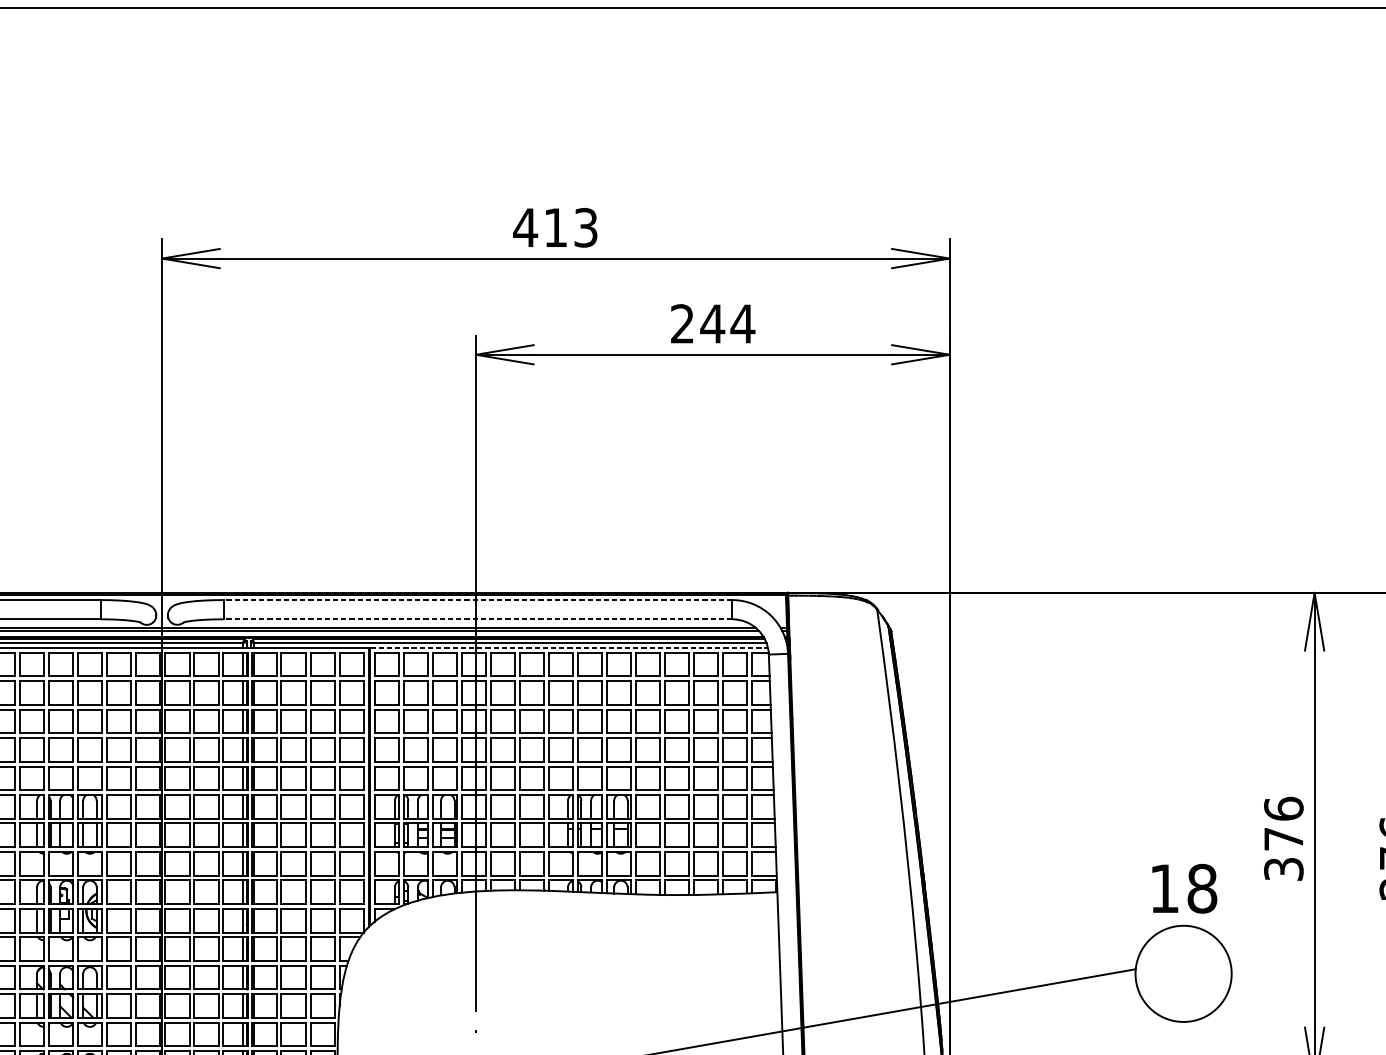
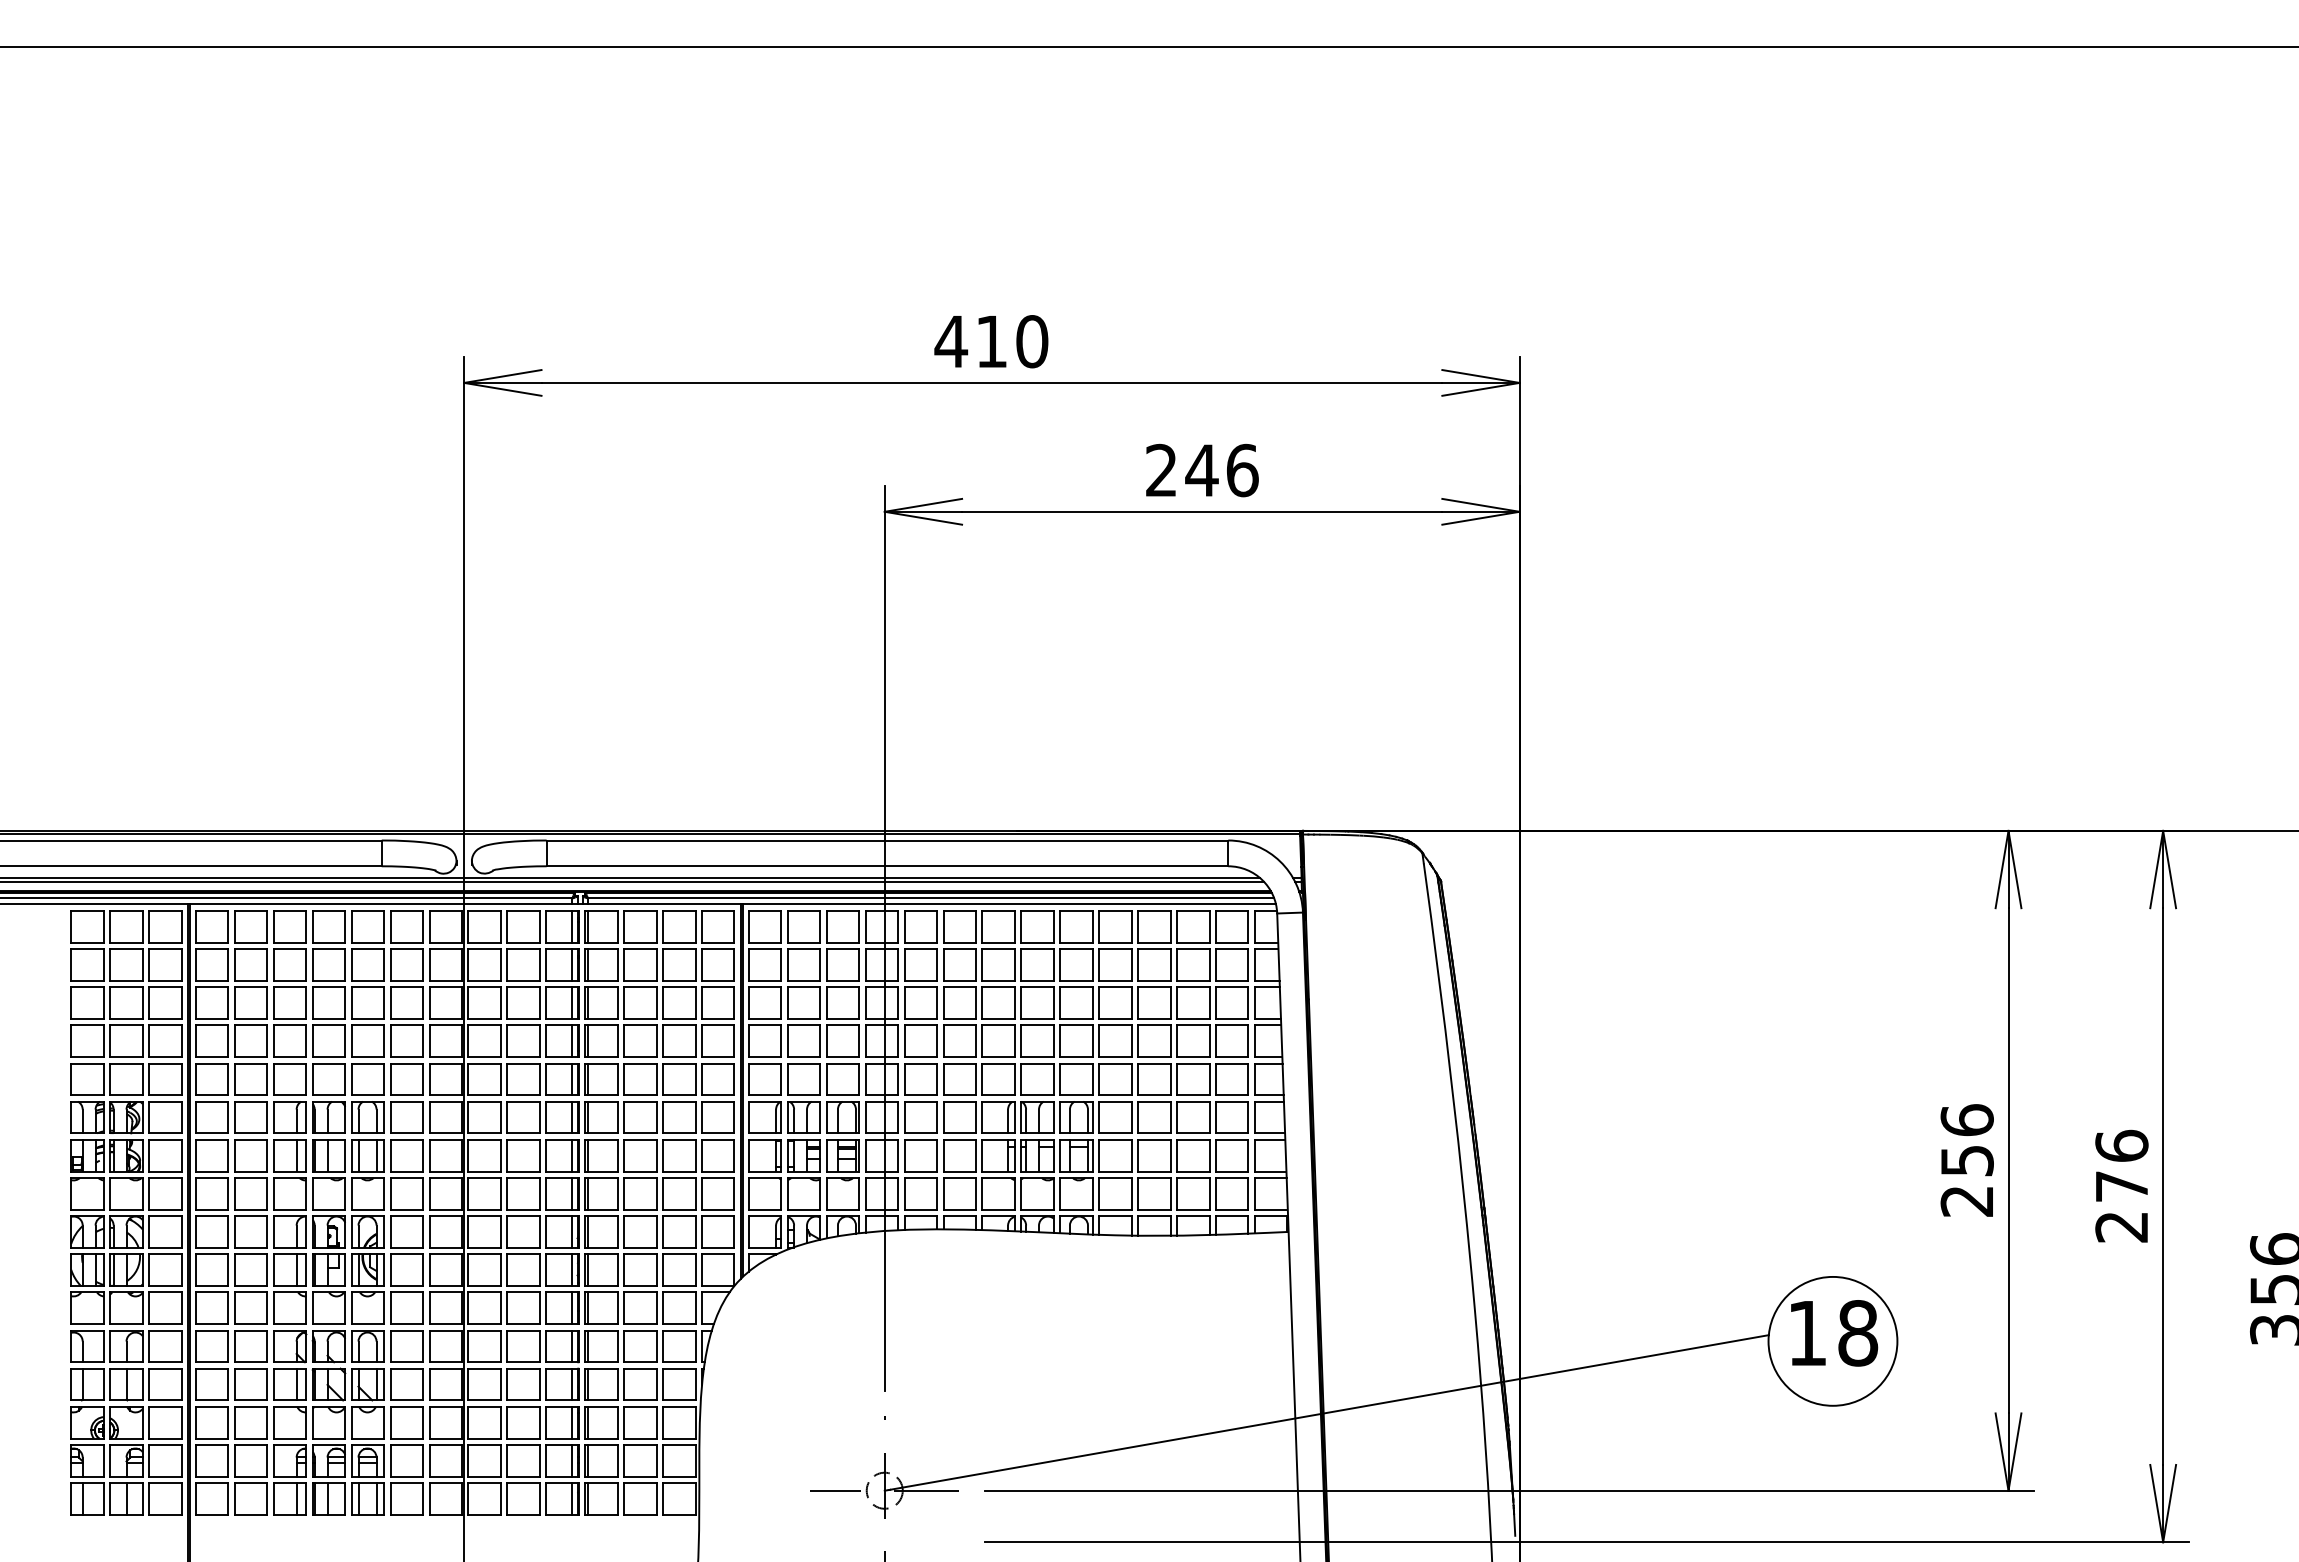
text: (586, 227) -> (1032, 341), 413 -> 410
text: (742, 323) -> (1242, 470), 244 -> 246
line: (478, 600) -> (887, 840), dashed -> solid
line: (478, 619) -> (887, 866), dashed -> solid
line: (569, 647) -> (1010, 904), dashed -> solid
text: (1283, 854) -> (1966, 1181), 376 -> 256
text: (1184, 888) -> (1834, 1333), moved

